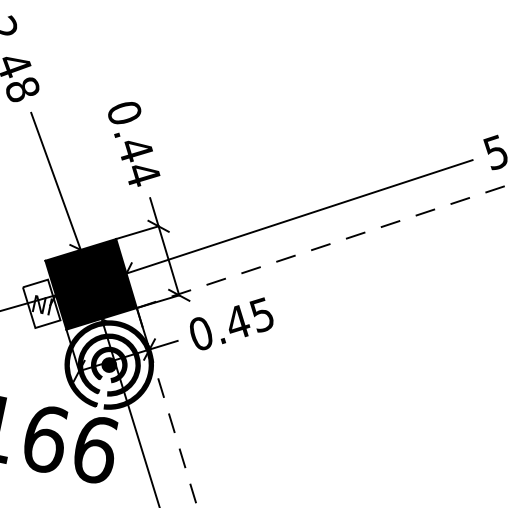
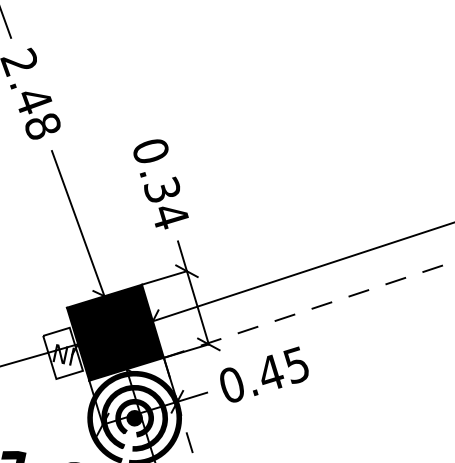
text: (135, 149) -> (162, 189), 0.44 -> 0.34

